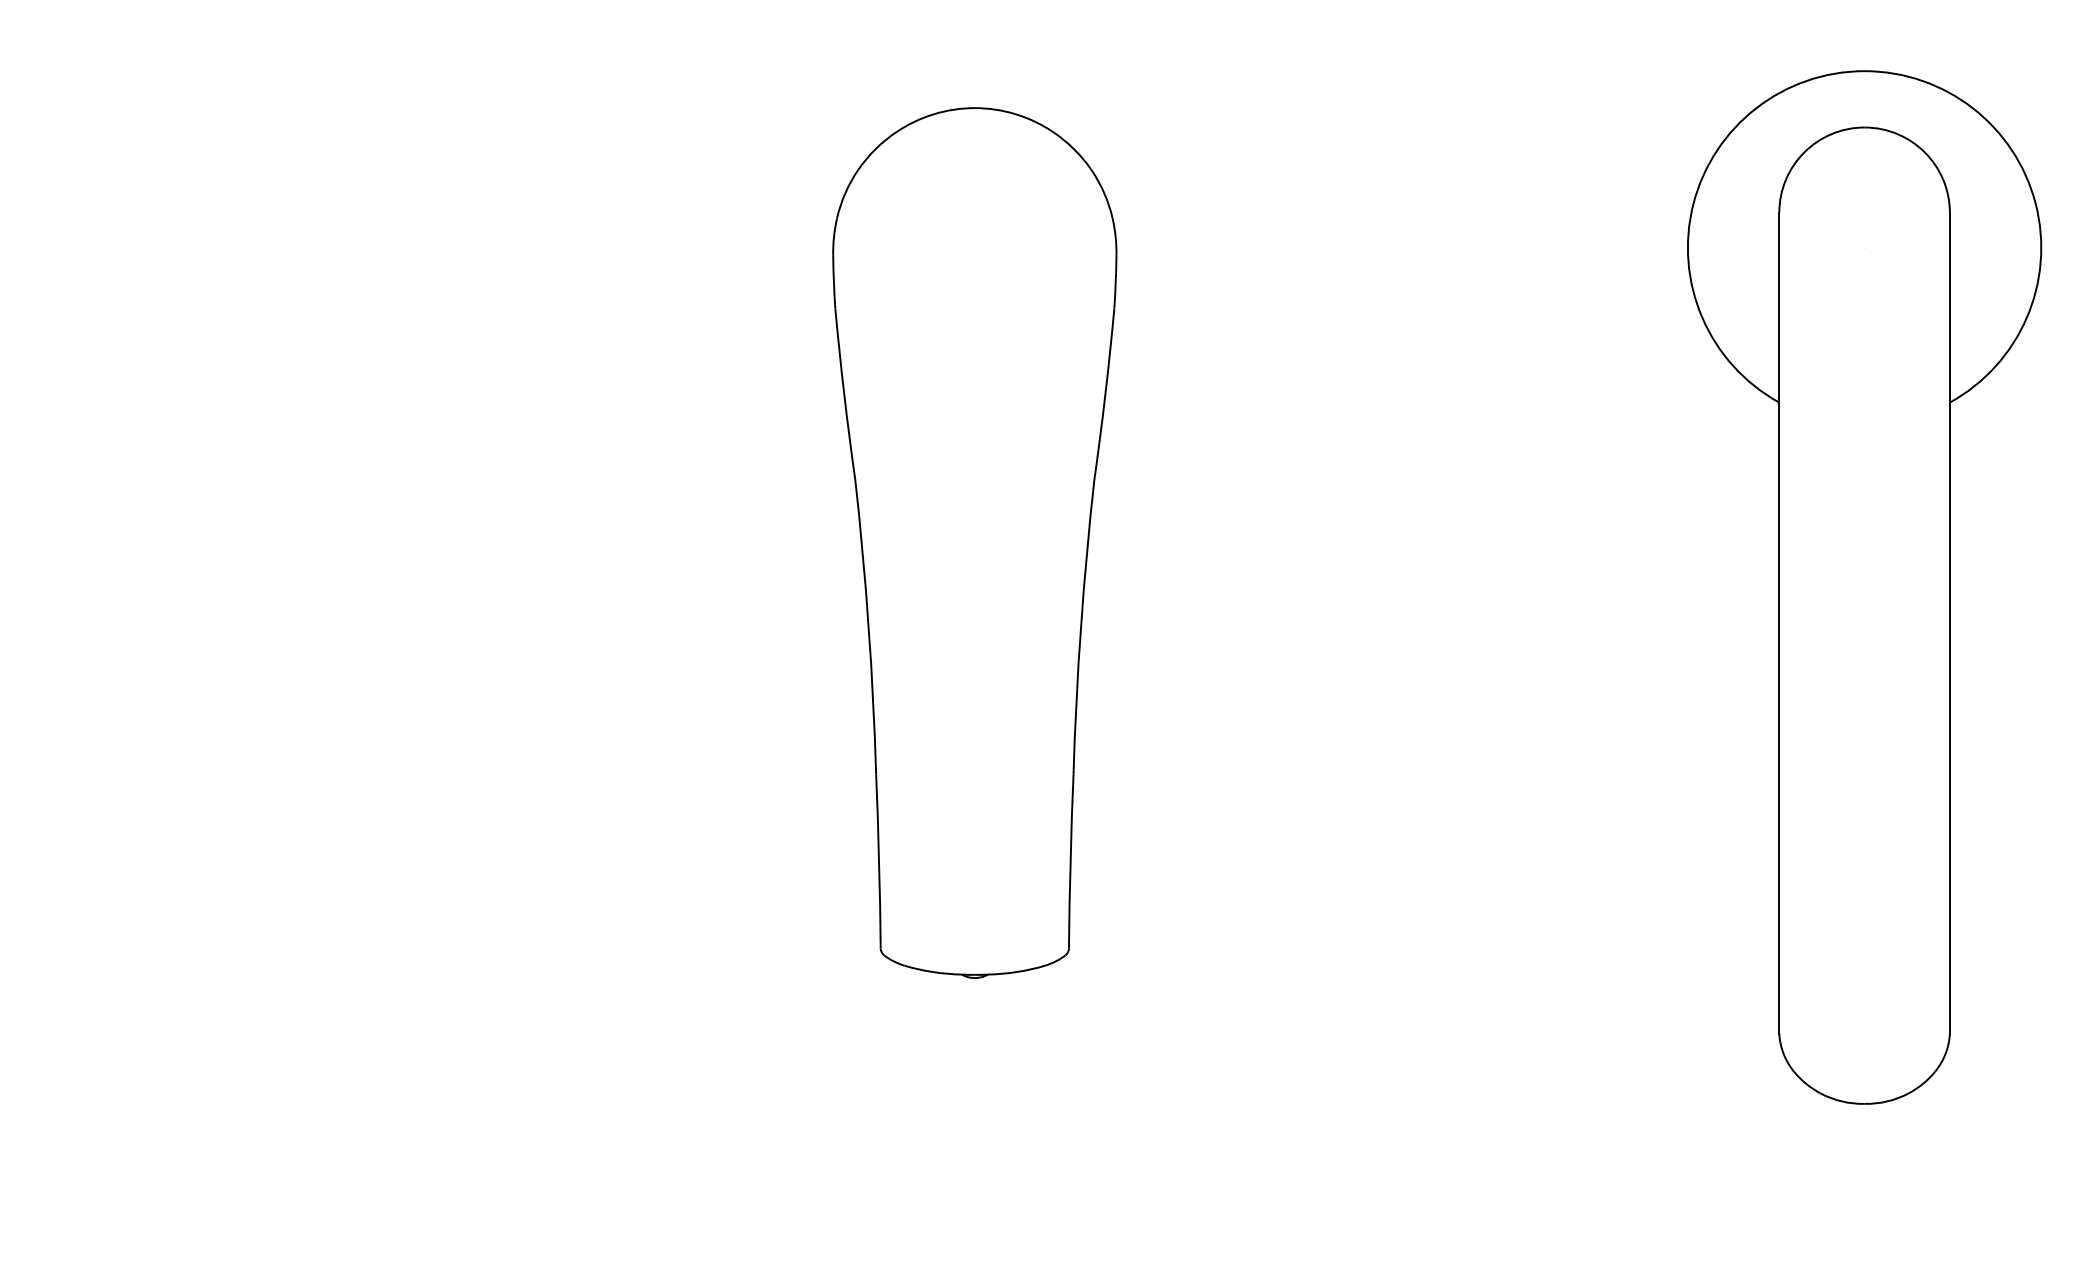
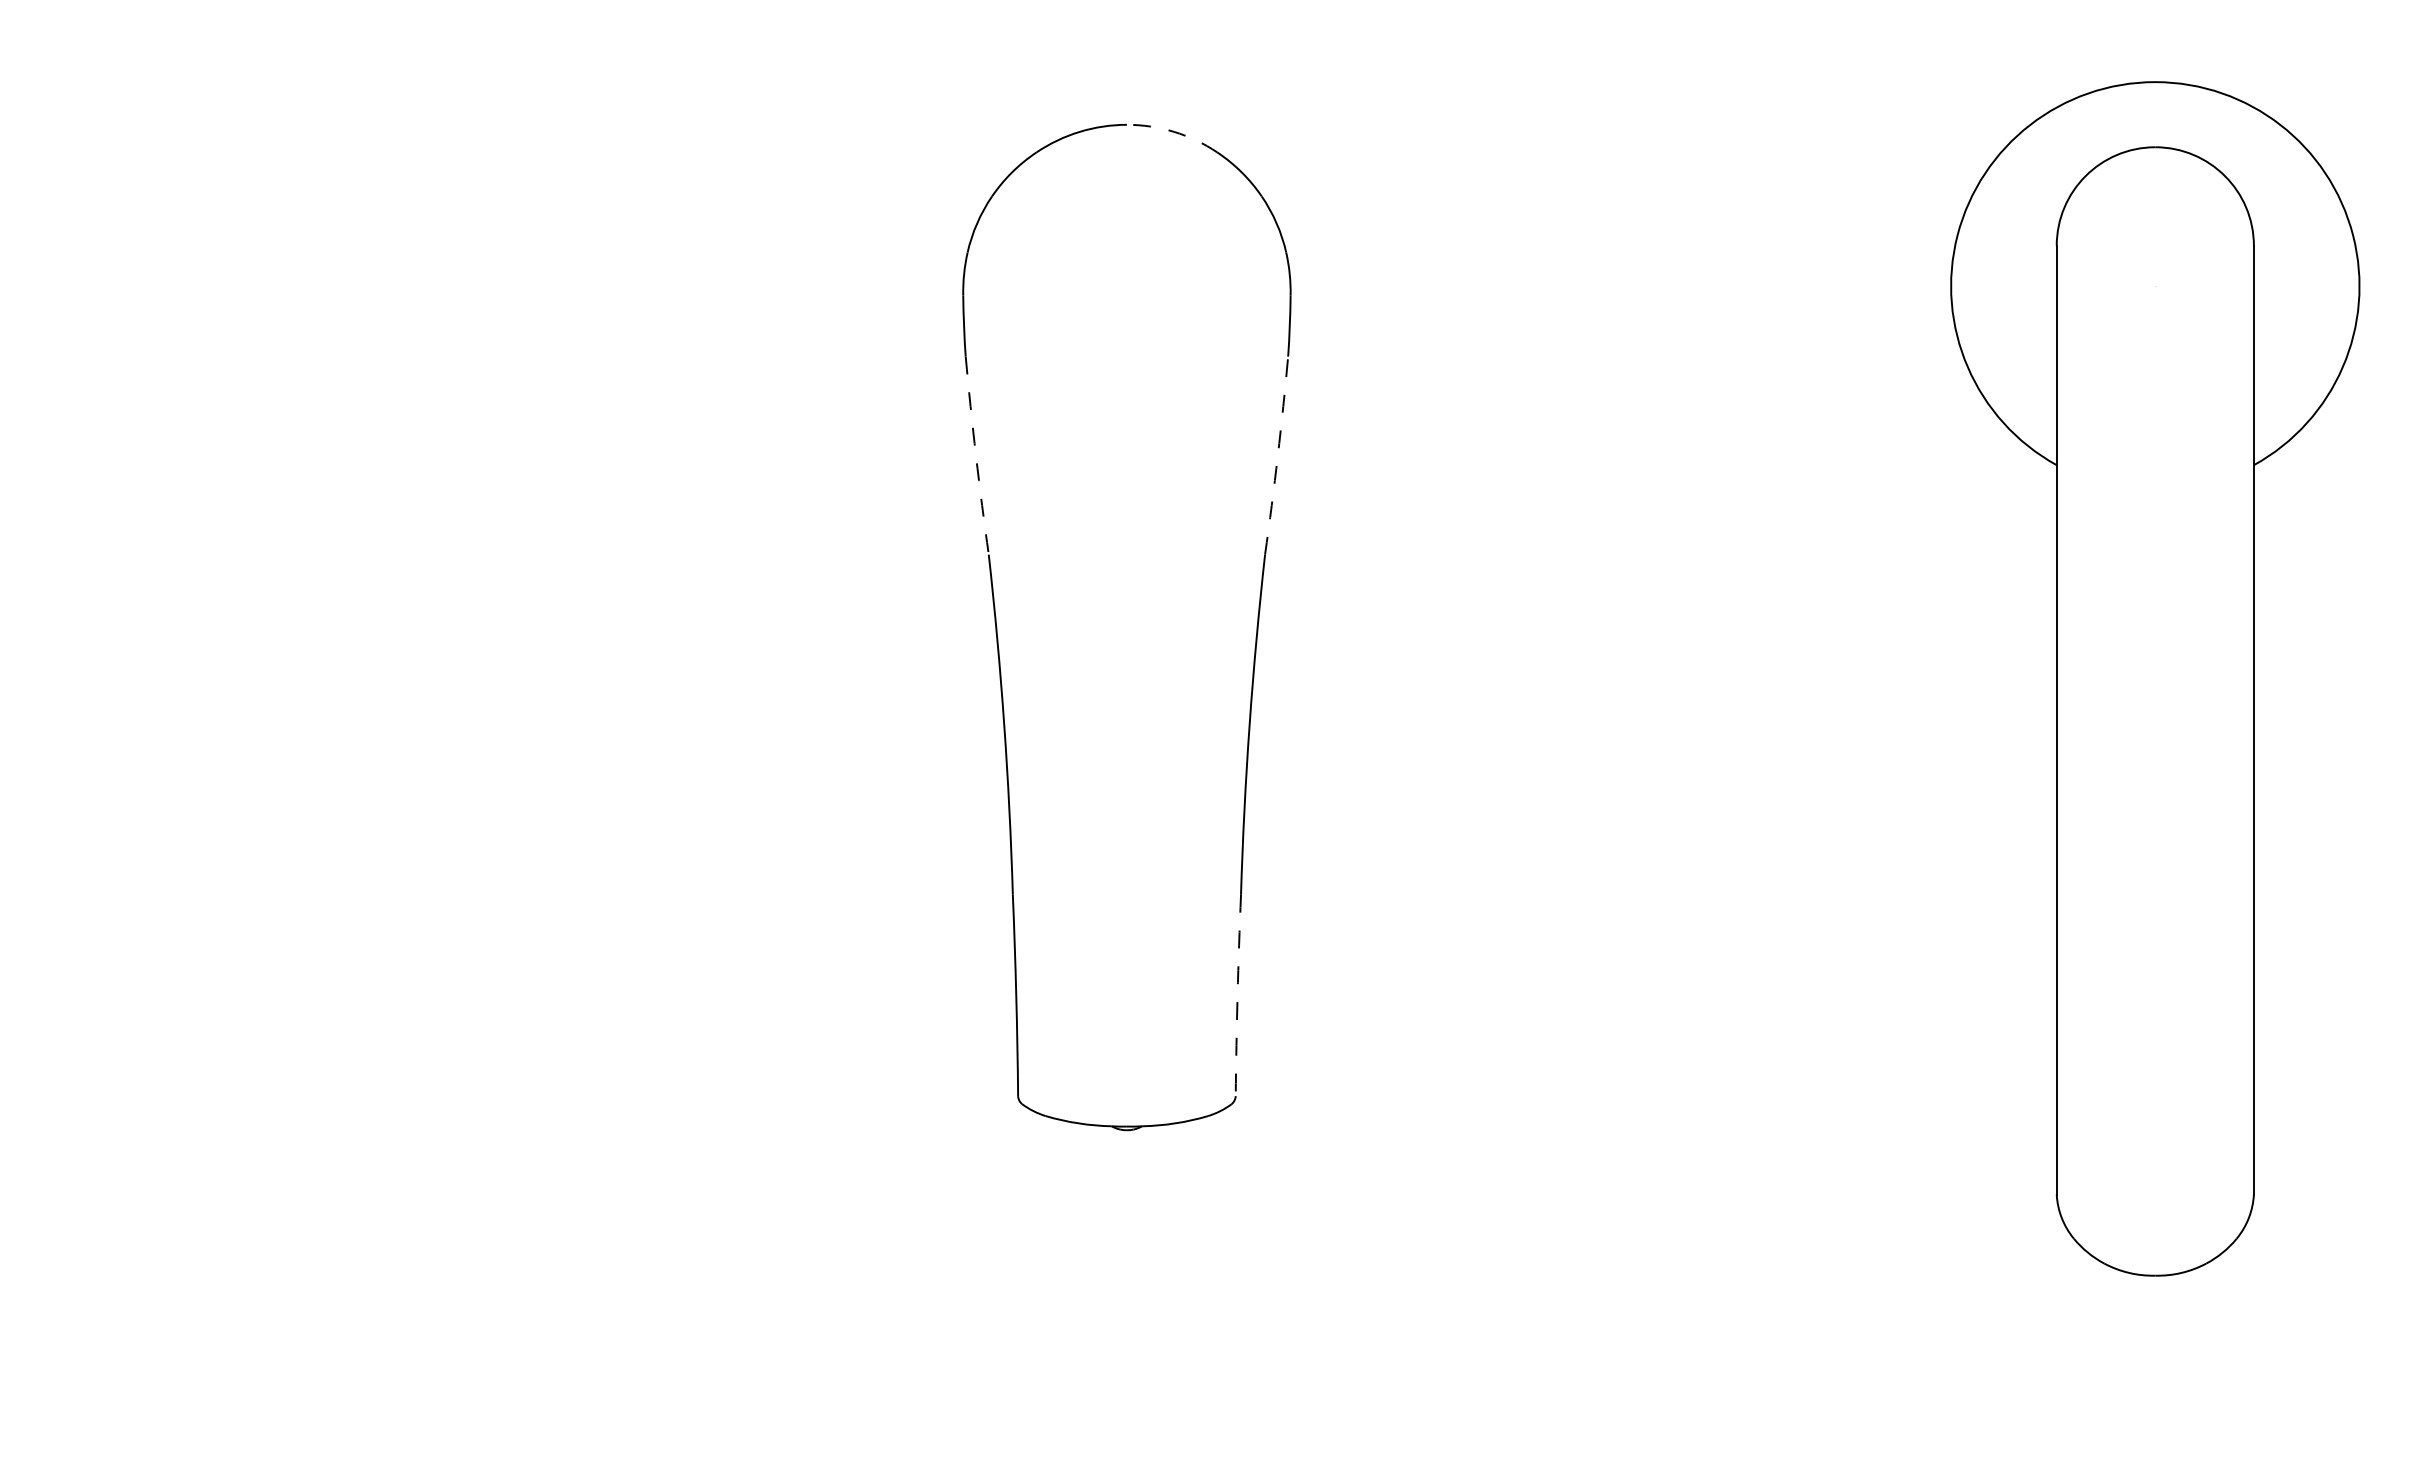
arc: (1015, 113) -> (1174, 131), solid -> dashed
arc: (844, 394) -> (976, 455), solid -> dashed
arc: (1105, 394) -> (1277, 455), solid -> dashed
arc: (1070, 861) -> (1237, 995), solid -> dashed

